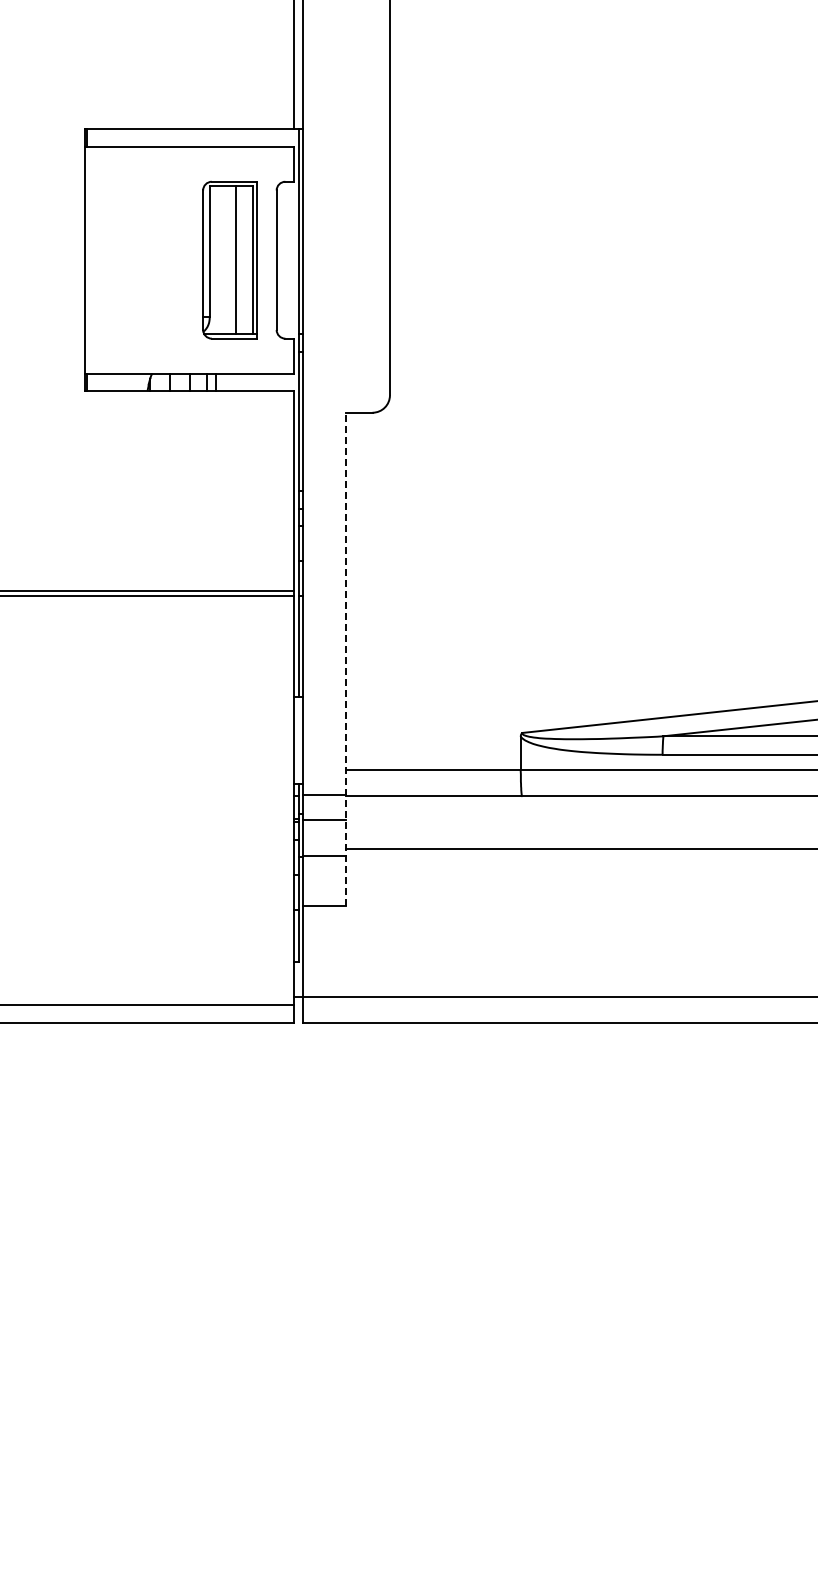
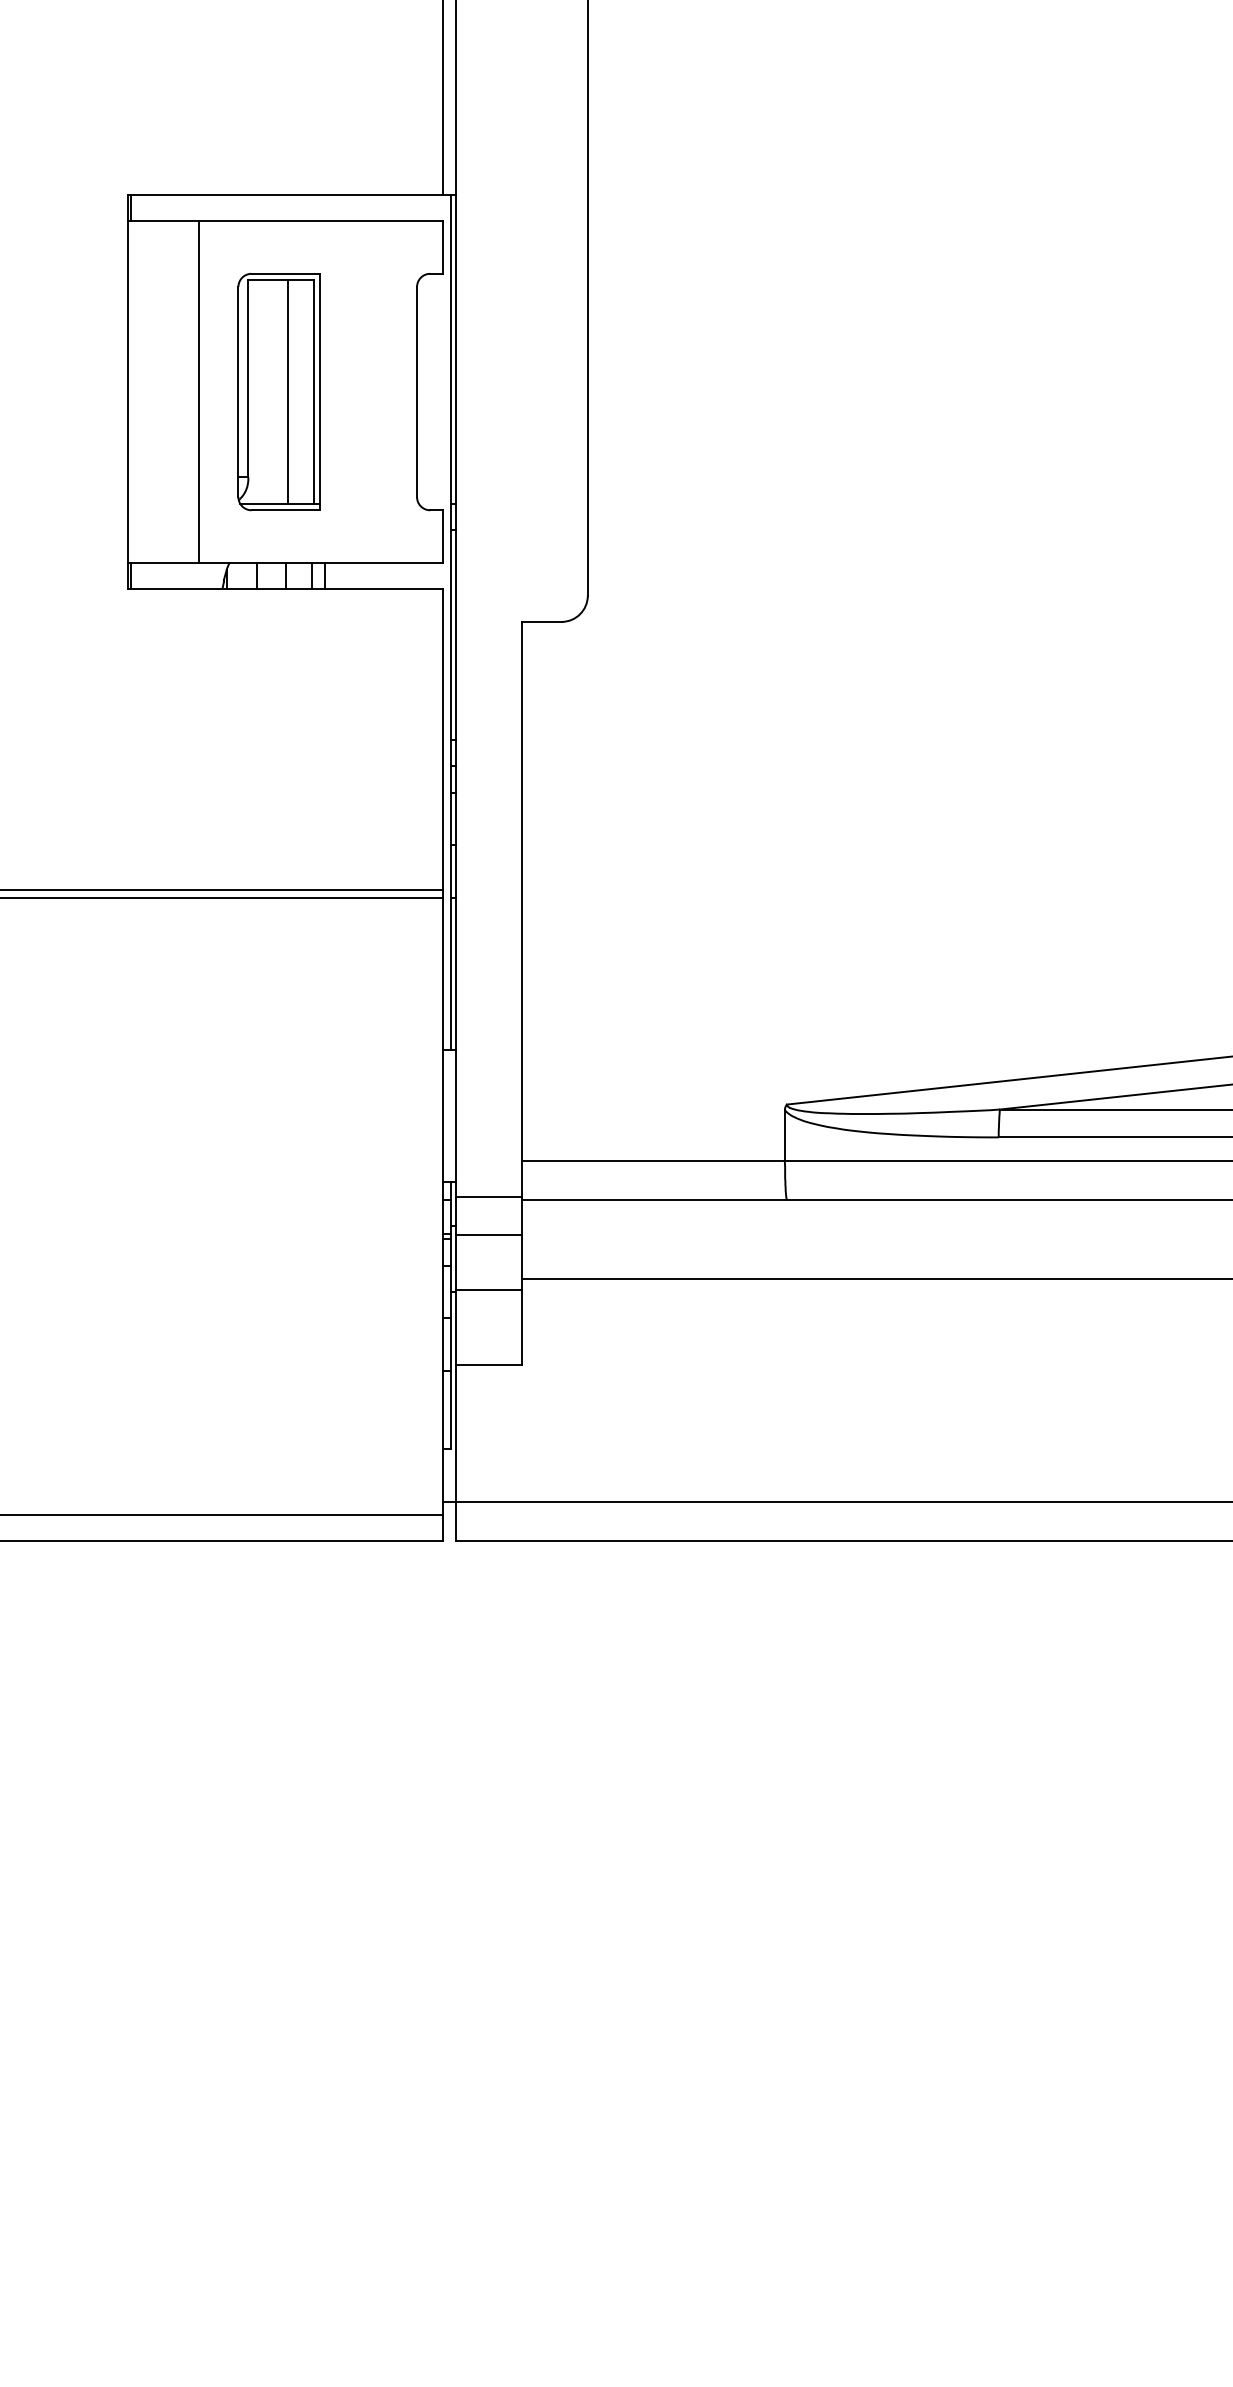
line: (131, 259) -> (198, 390), added
part: (229, 259) -> (278, 390), moved
line: (346, 659) -> (522, 993), dashed -> solid

